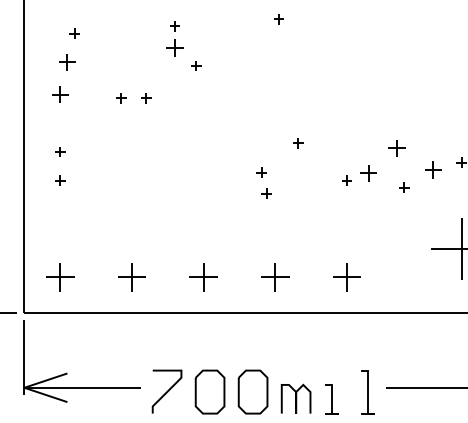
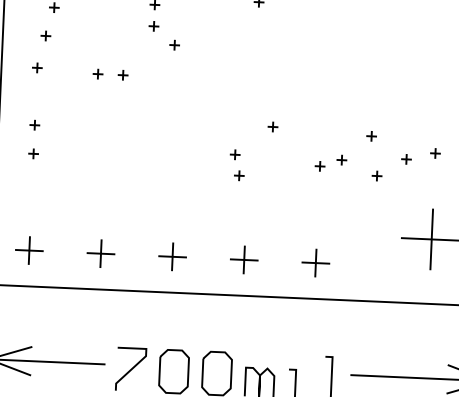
part: (174, 47) -> (153, 25), size x0.62
part: (67, 62) -> (45, 36), size x0.62
part: (60, 94) -> (37, 67), size x0.62
part: (397, 148) -> (371, 136), size x0.62
part: (432, 169) -> (405, 159), size x0.62
part: (368, 173) -> (341, 160), size x0.62

